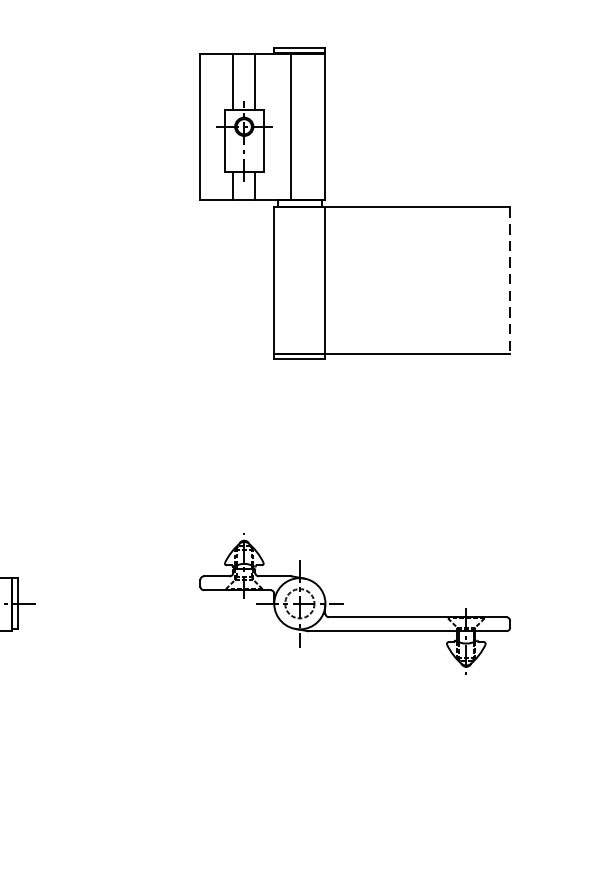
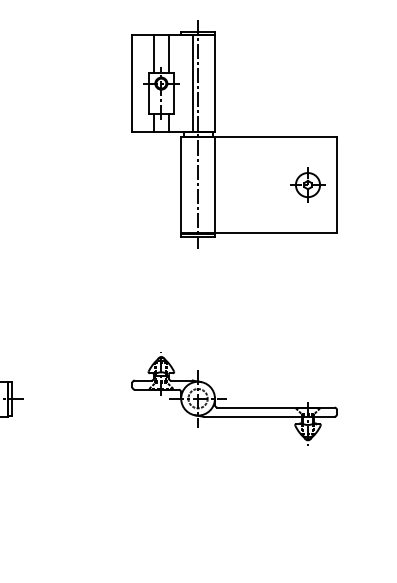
line: (300, 203) -> (198, 134), added
part: (465, 279) -> (307, 184), added
line: (510, 281) -> (337, 185), dashed -> solid

